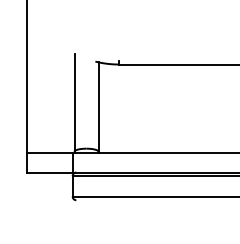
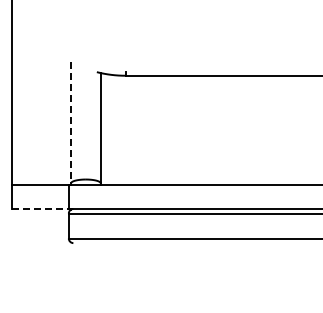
line: (74, 102) -> (71, 122), solid -> dashed
line: (49, 172) -> (40, 208), solid -> dashed

